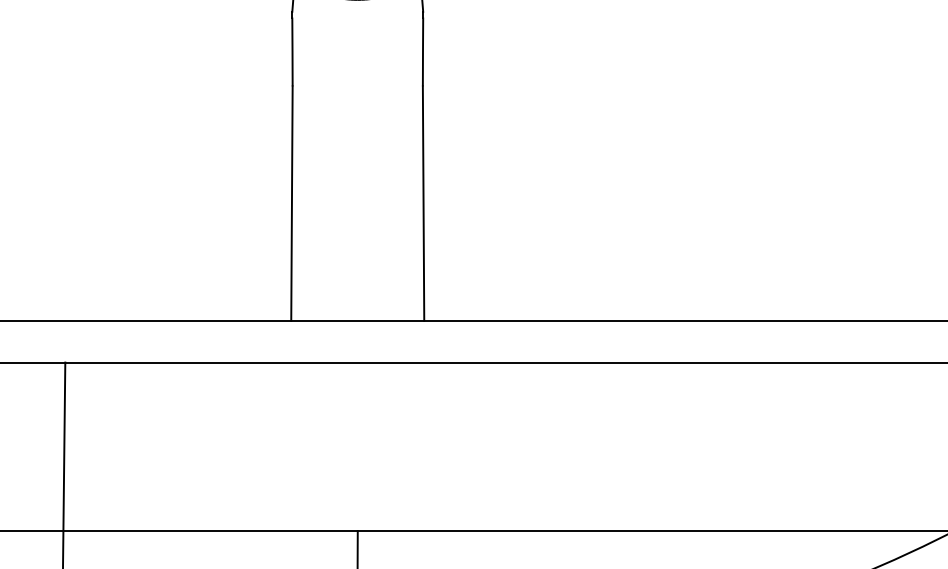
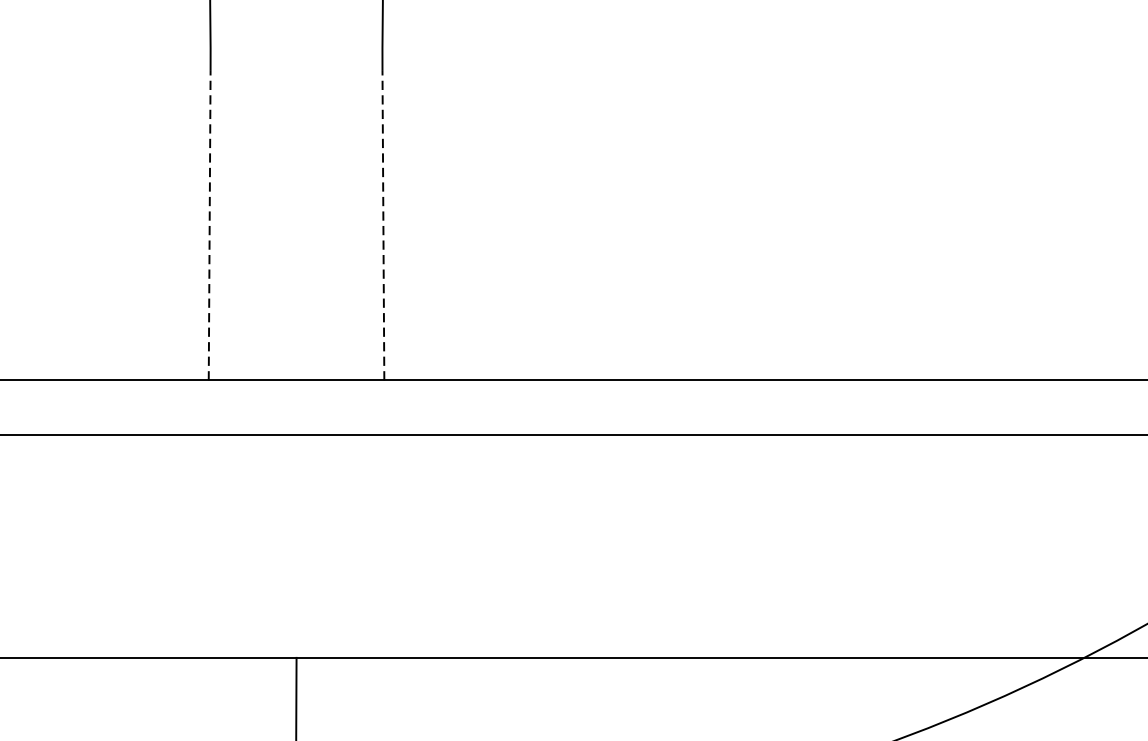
line: (291, 203) -> (209, 225), solid -> dashed
line: (423, 203) -> (383, 225), solid -> dashed

